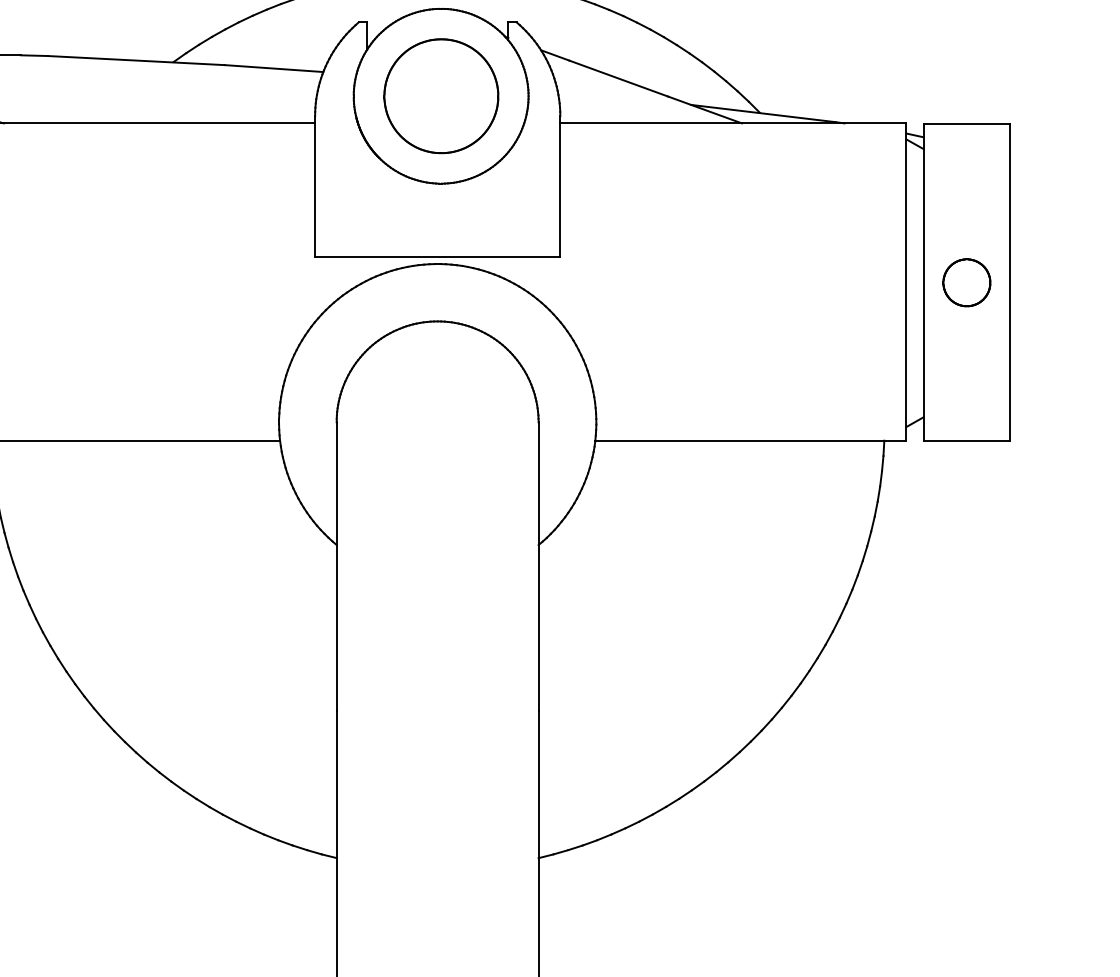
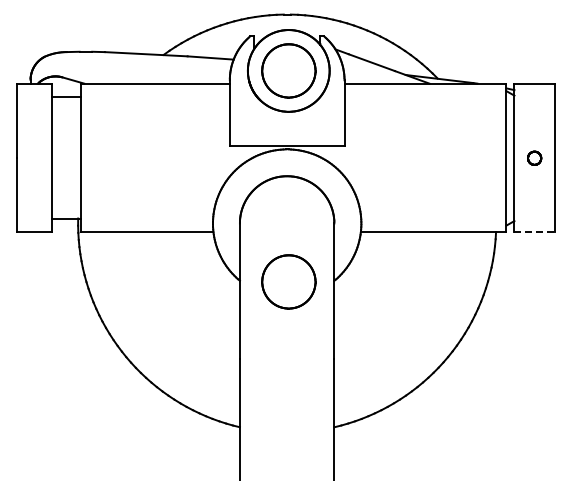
part: (966, 283) -> (534, 158), size x0.6
line: (968, 441) -> (535, 232), solid -> dashed
part: (440, 546) -> (288, 281), added

